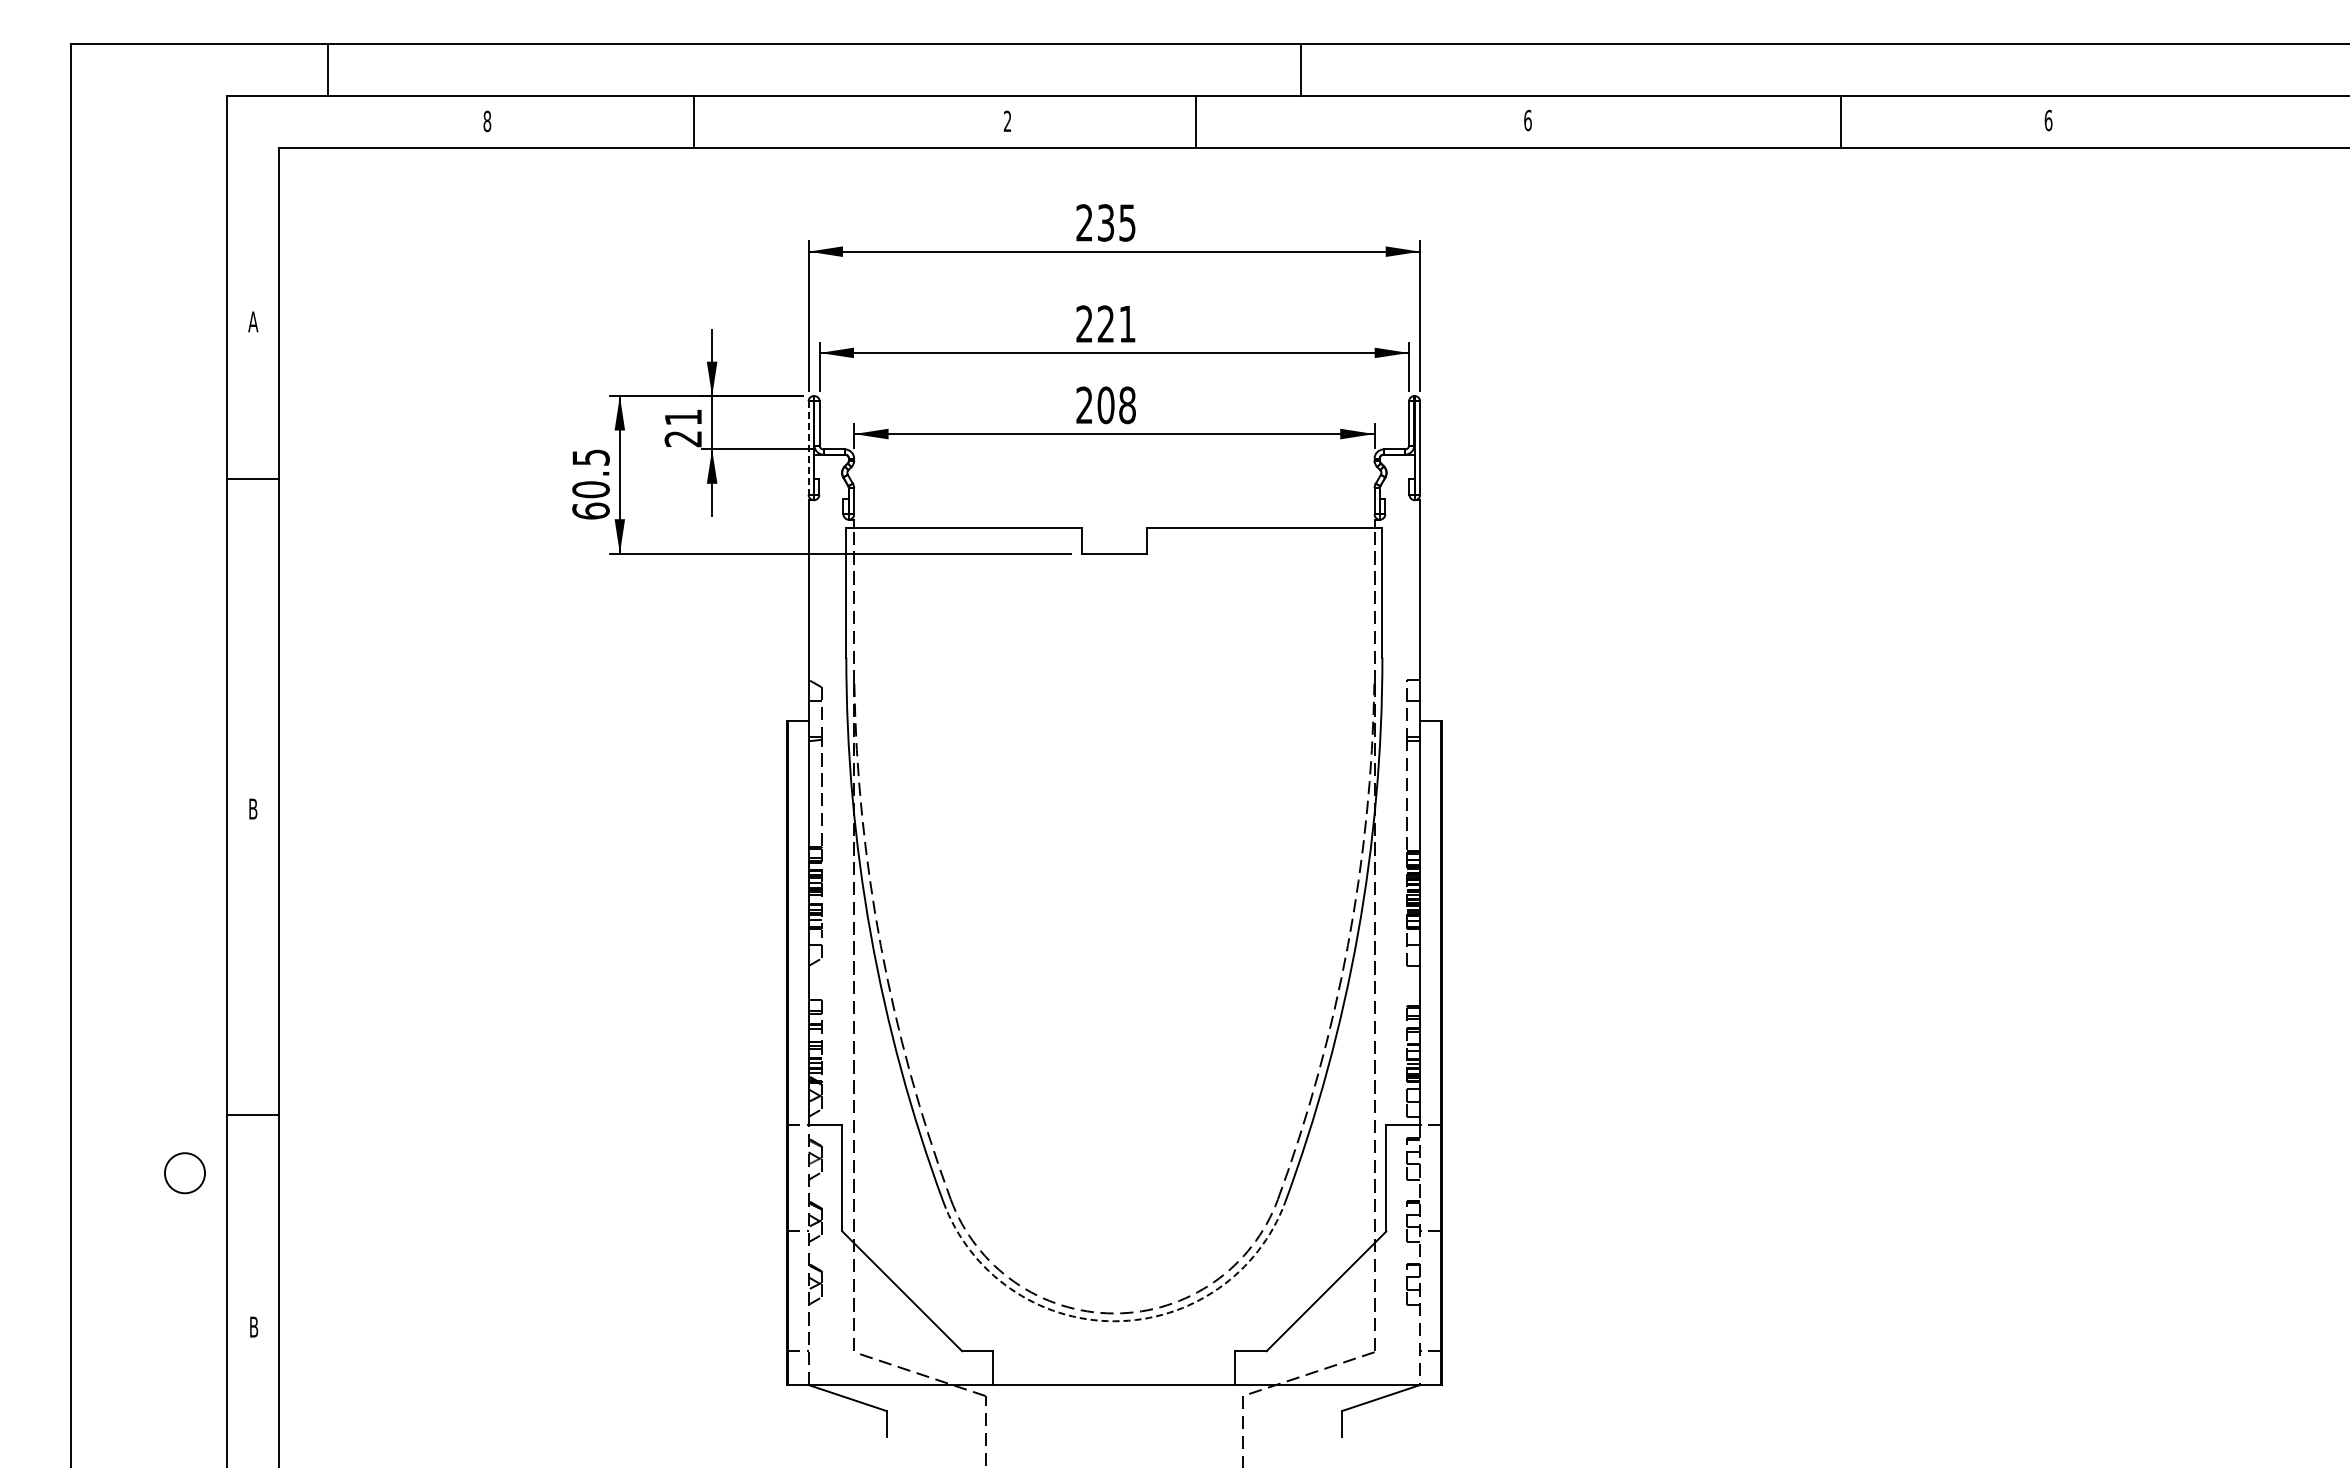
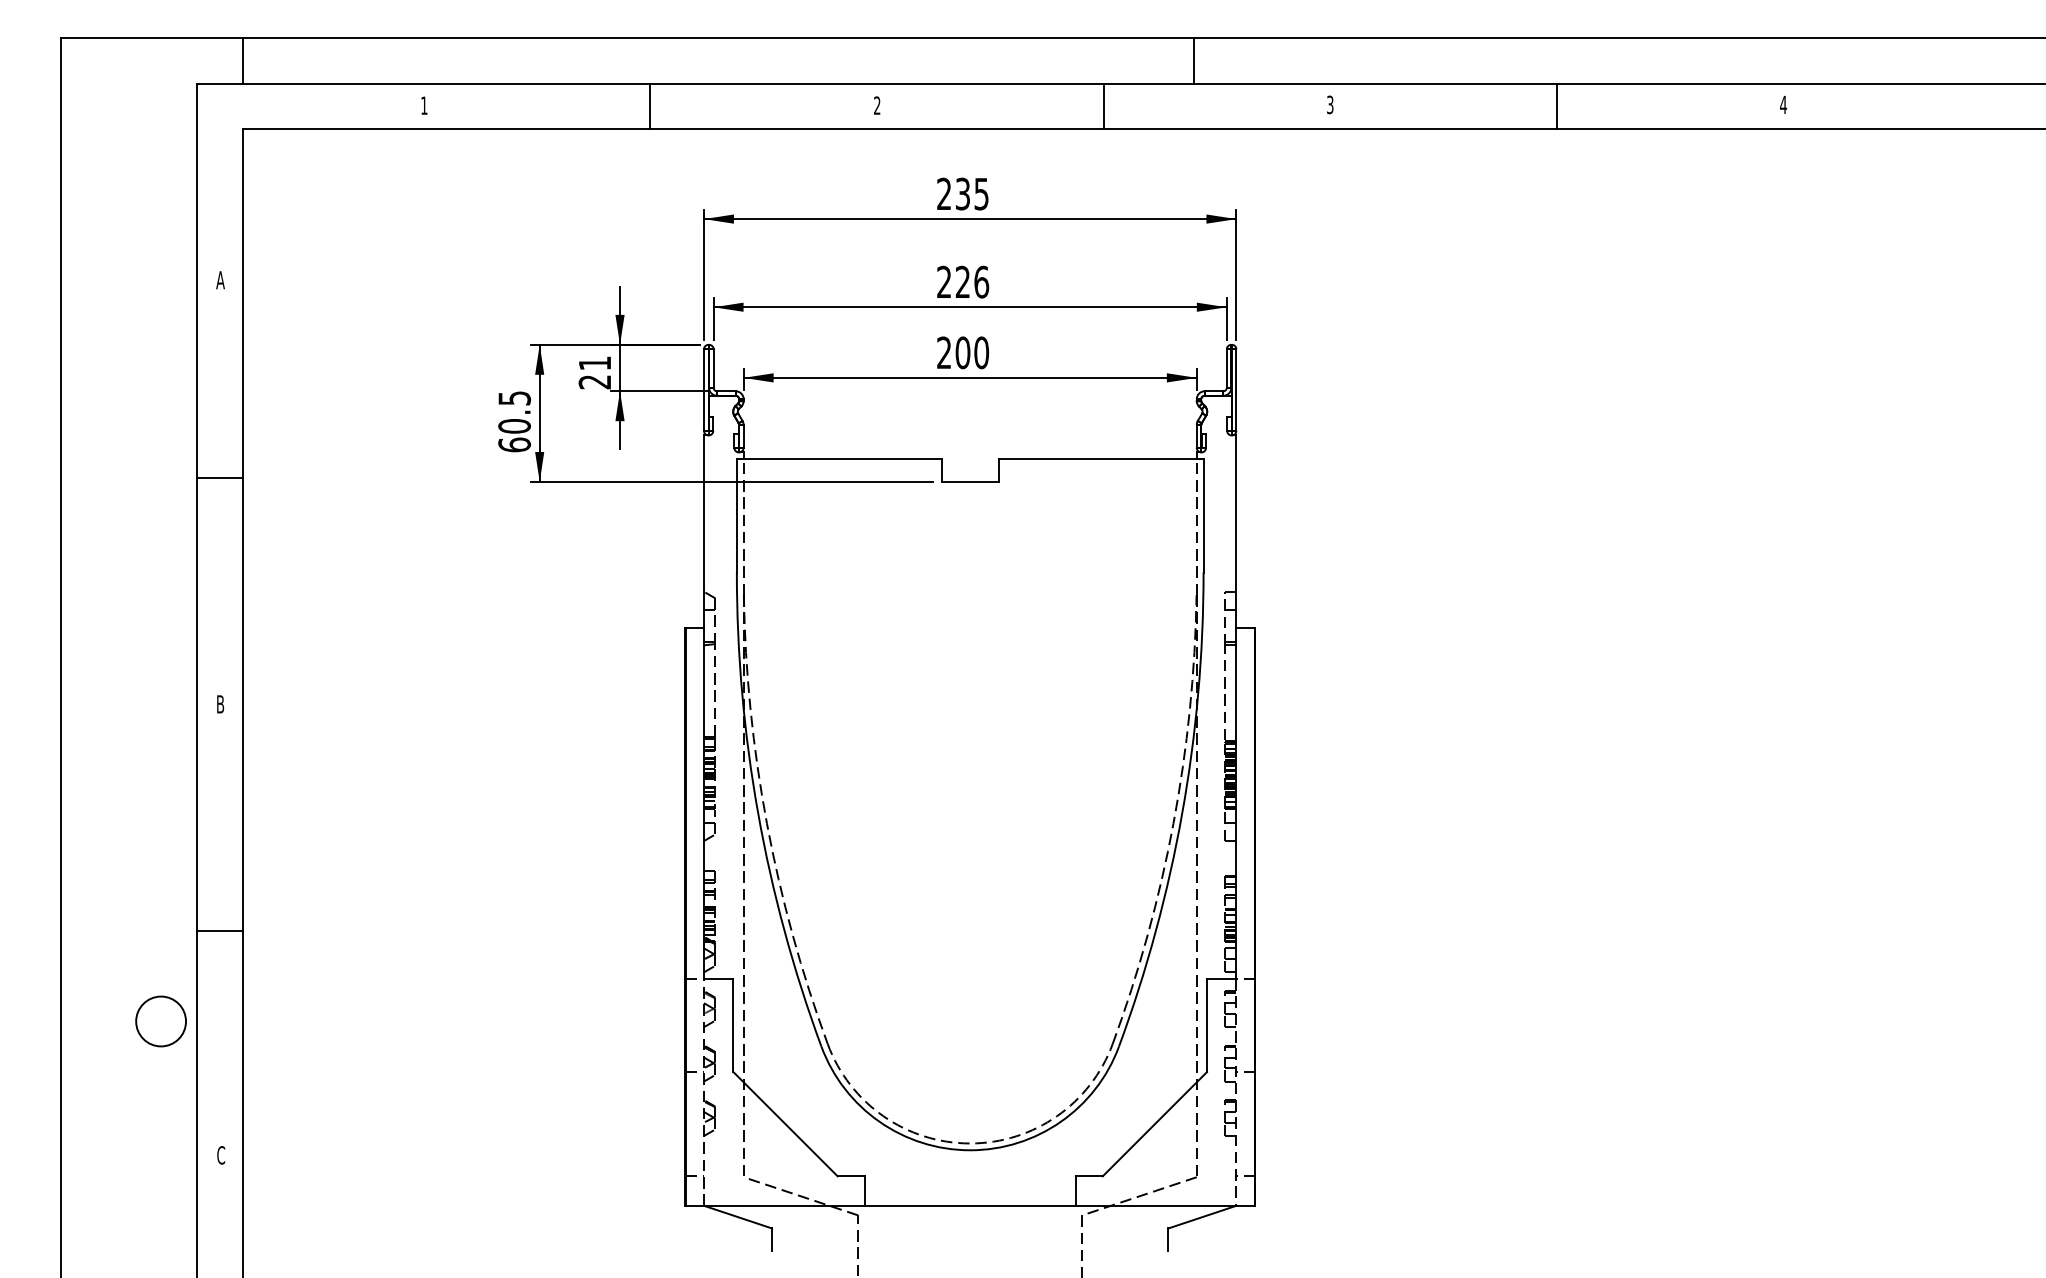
line: (327, 69) -> (242, 60), moved
line: (1300, 69) -> (1194, 60), moved
text: (1527, 120) -> (1329, 104), 6 -> 3
text: (2048, 120) -> (1783, 104), 6 -> 4
text: (487, 121) -> (424, 105), 8 -> 1
line: (694, 121) -> (650, 105), moved
line: (1195, 121) -> (1103, 105), moved
line: (1841, 121) -> (1557, 105), moved
text: (1127, 323) -> (981, 281), 221 -> 226
text: (1127, 404) -> (981, 352), 208 -> 200
line: (808, 448) -> (703, 390), dashed -> solid
line: (252, 478) -> (219, 477), moved
line: (252, 1115) -> (219, 931), moved
circle: (184, 1172) -> (160, 1020), size x1.43
arc: (1114, 1321) -> (970, 1150), dashed -> solid
text: (253, 1326) -> (220, 1154), B -> C

